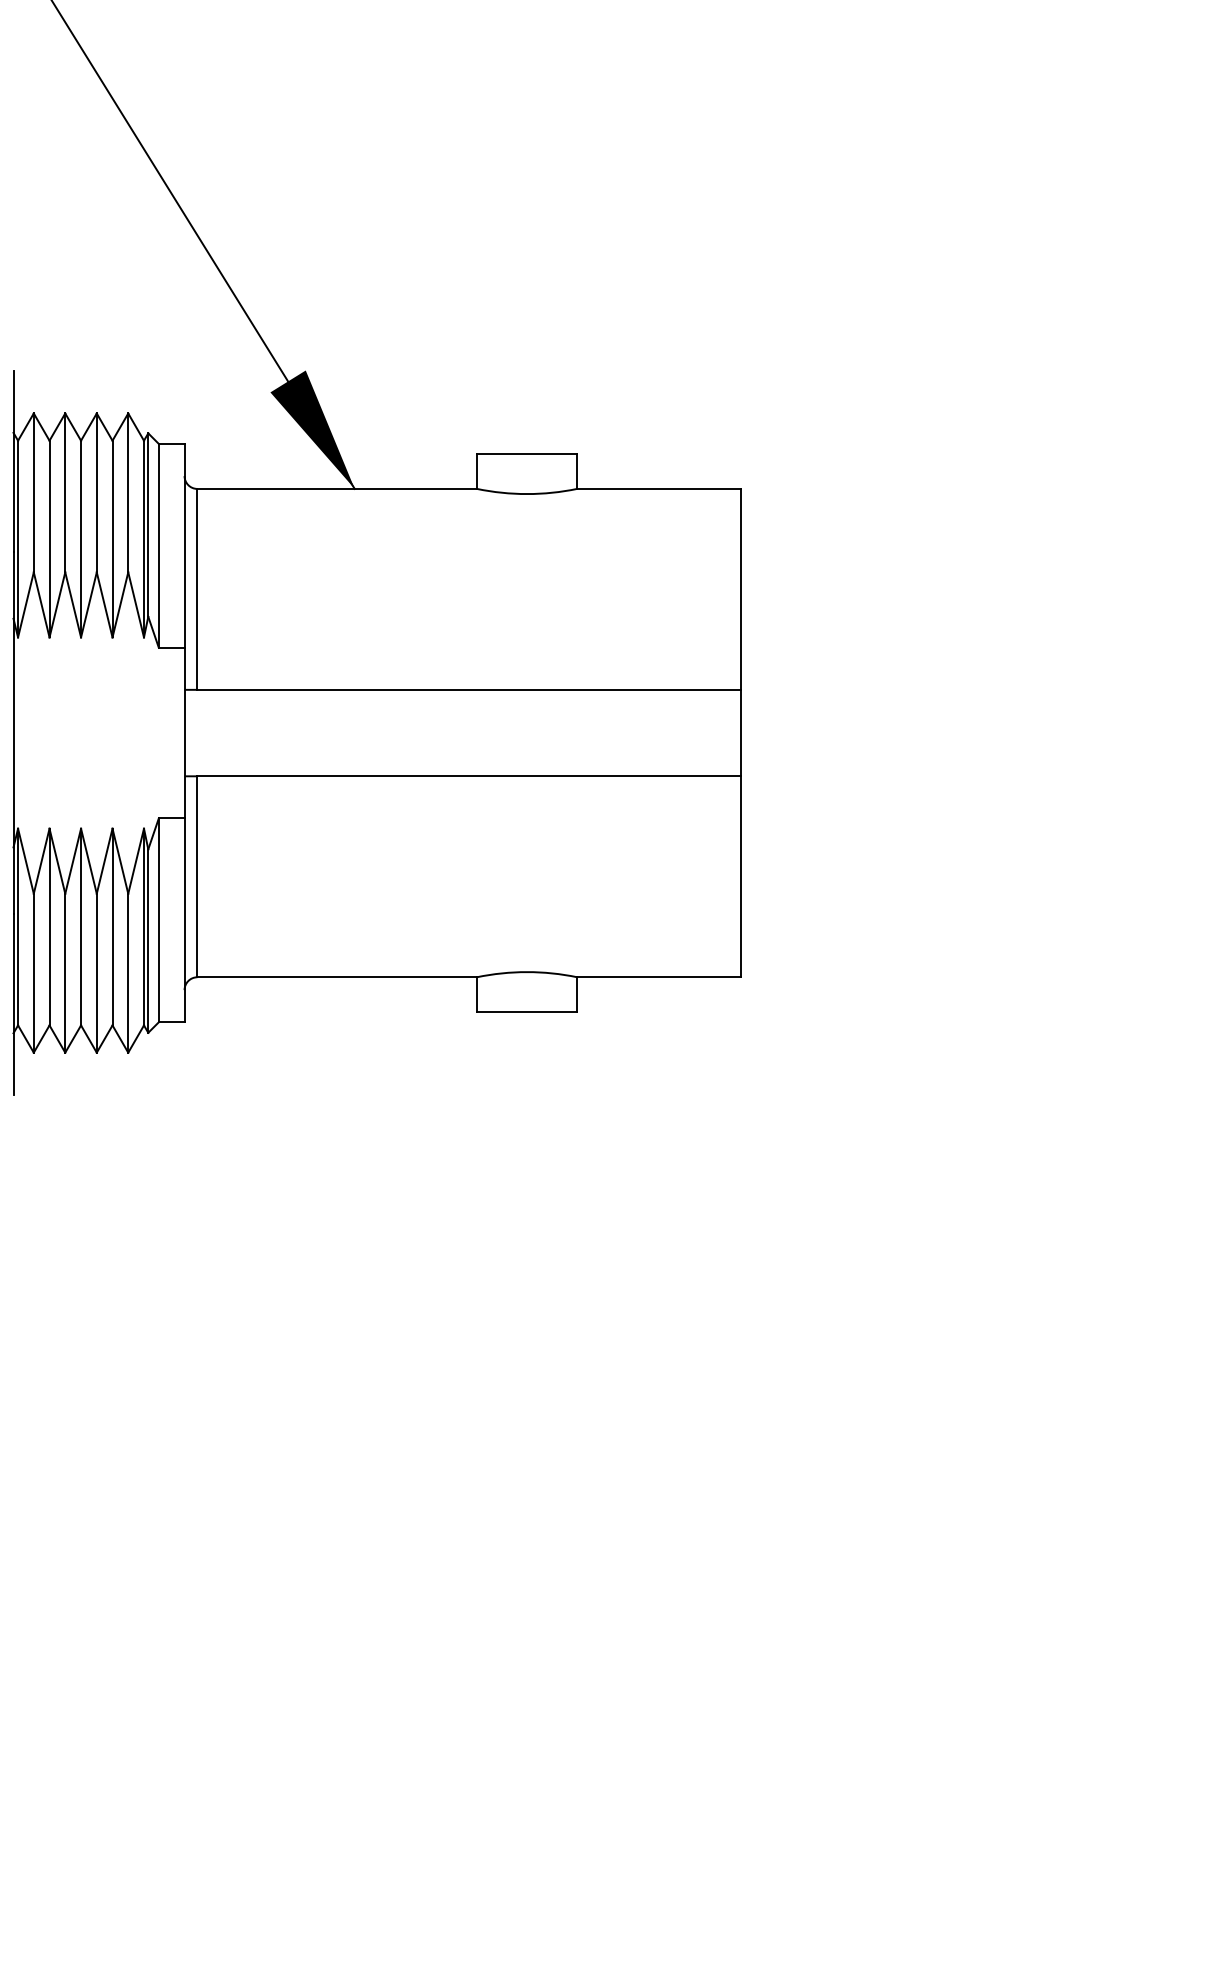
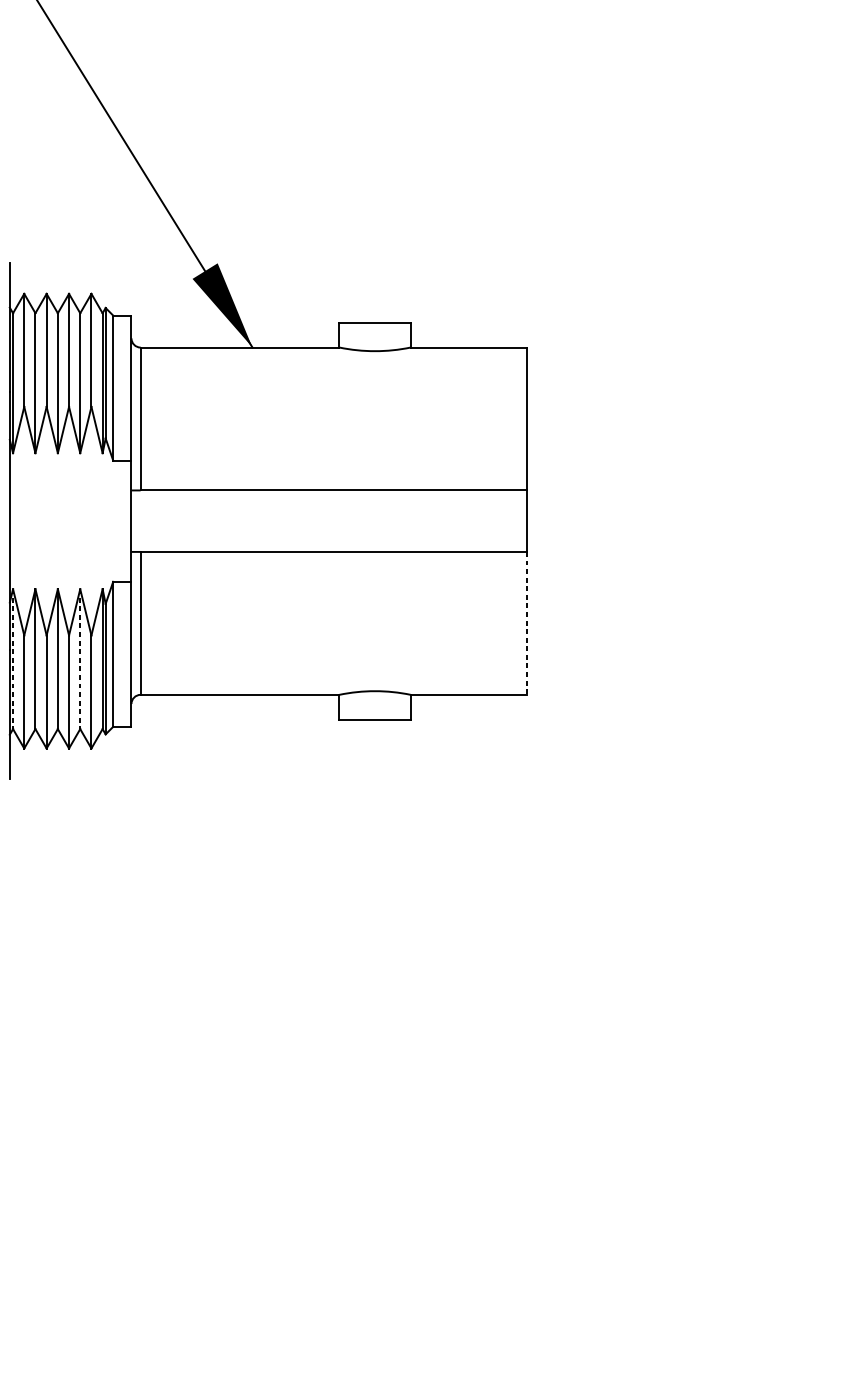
line: (741, 877) -> (527, 623), solid -> dashed
line: (18, 927) -> (13, 659), solid -> dashed
line: (112, 927) -> (80, 659), solid -> dashed

